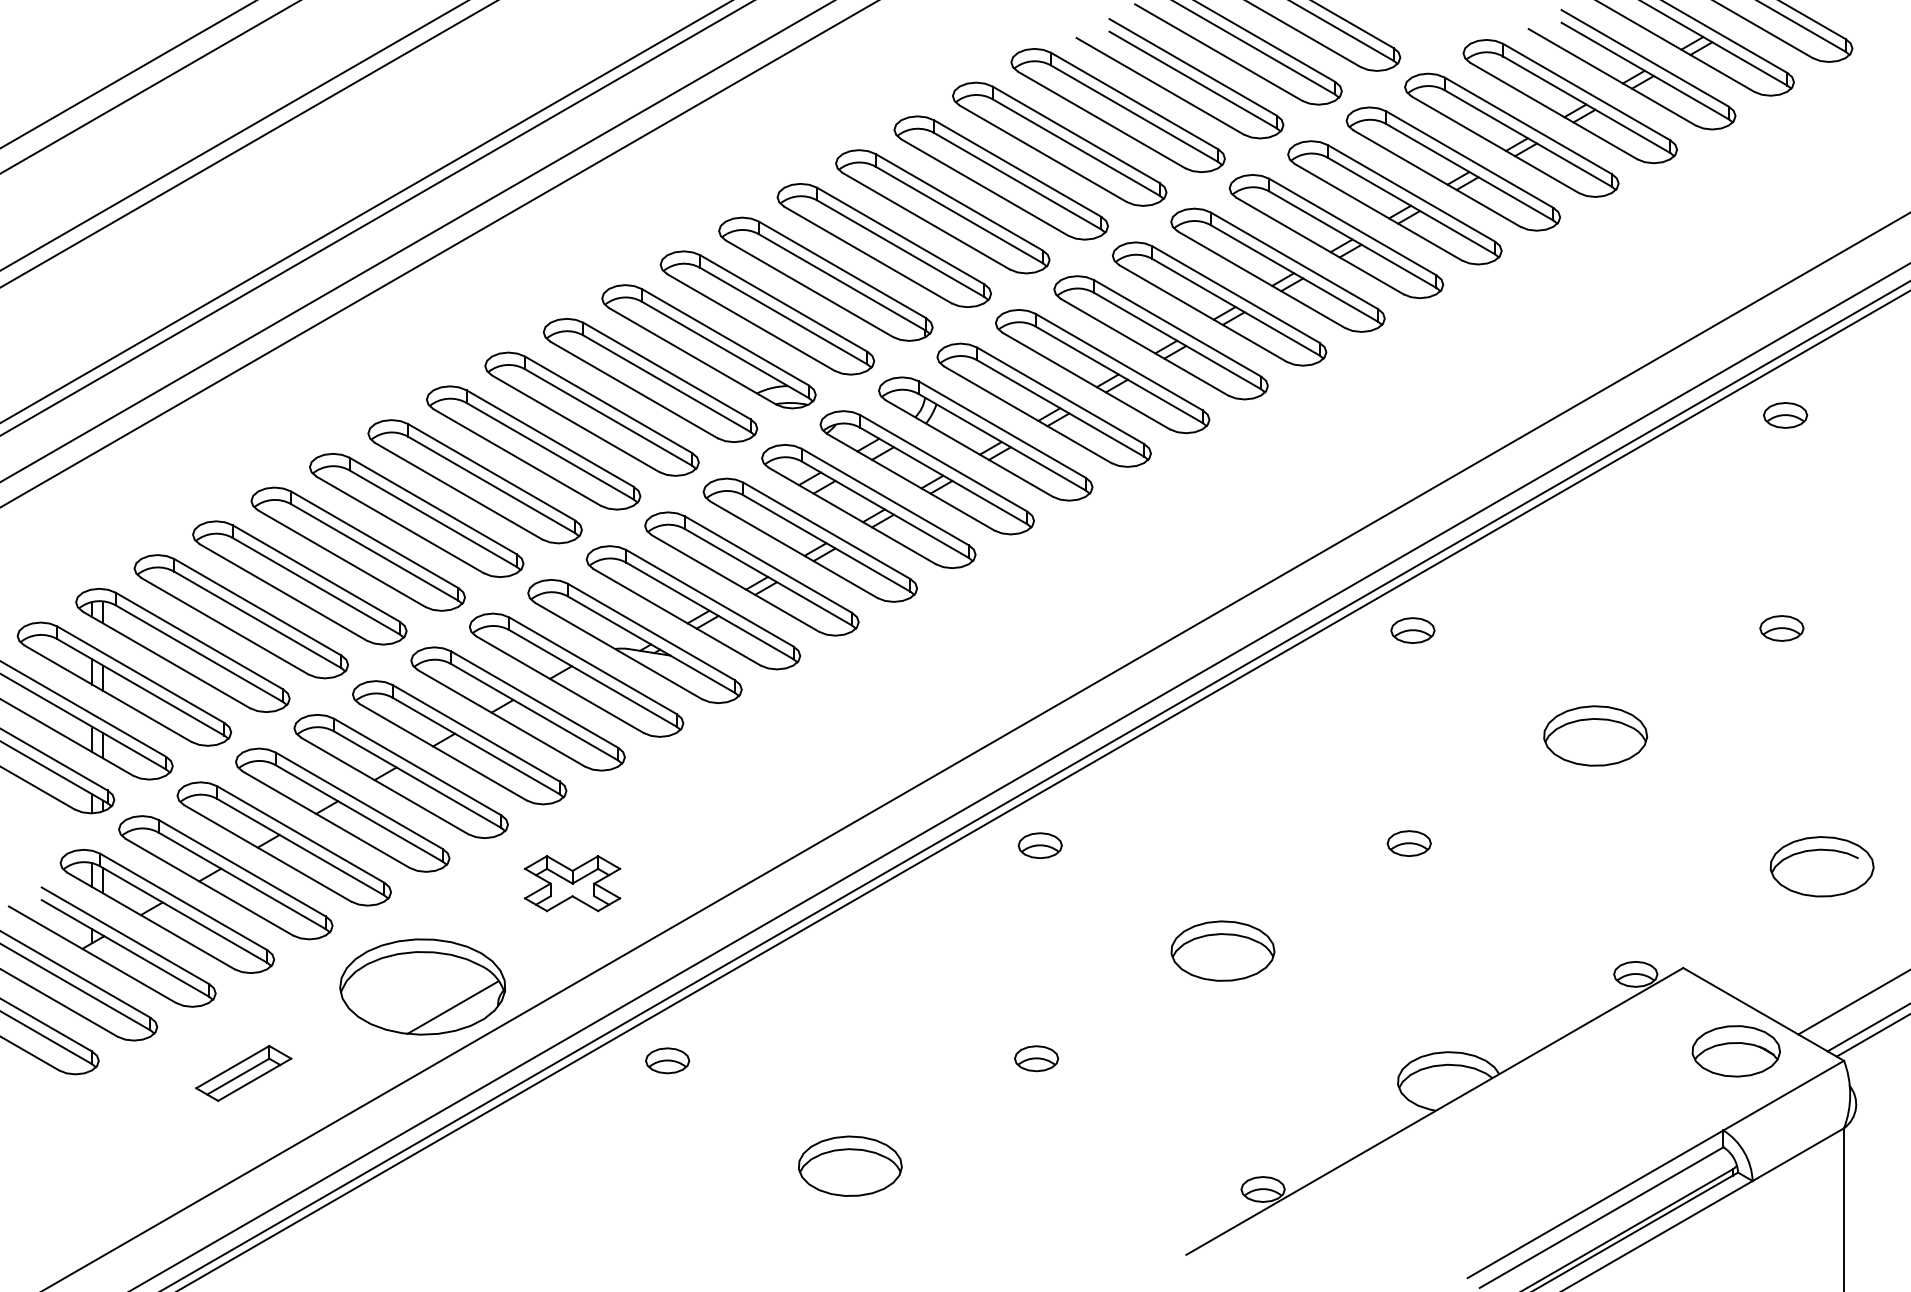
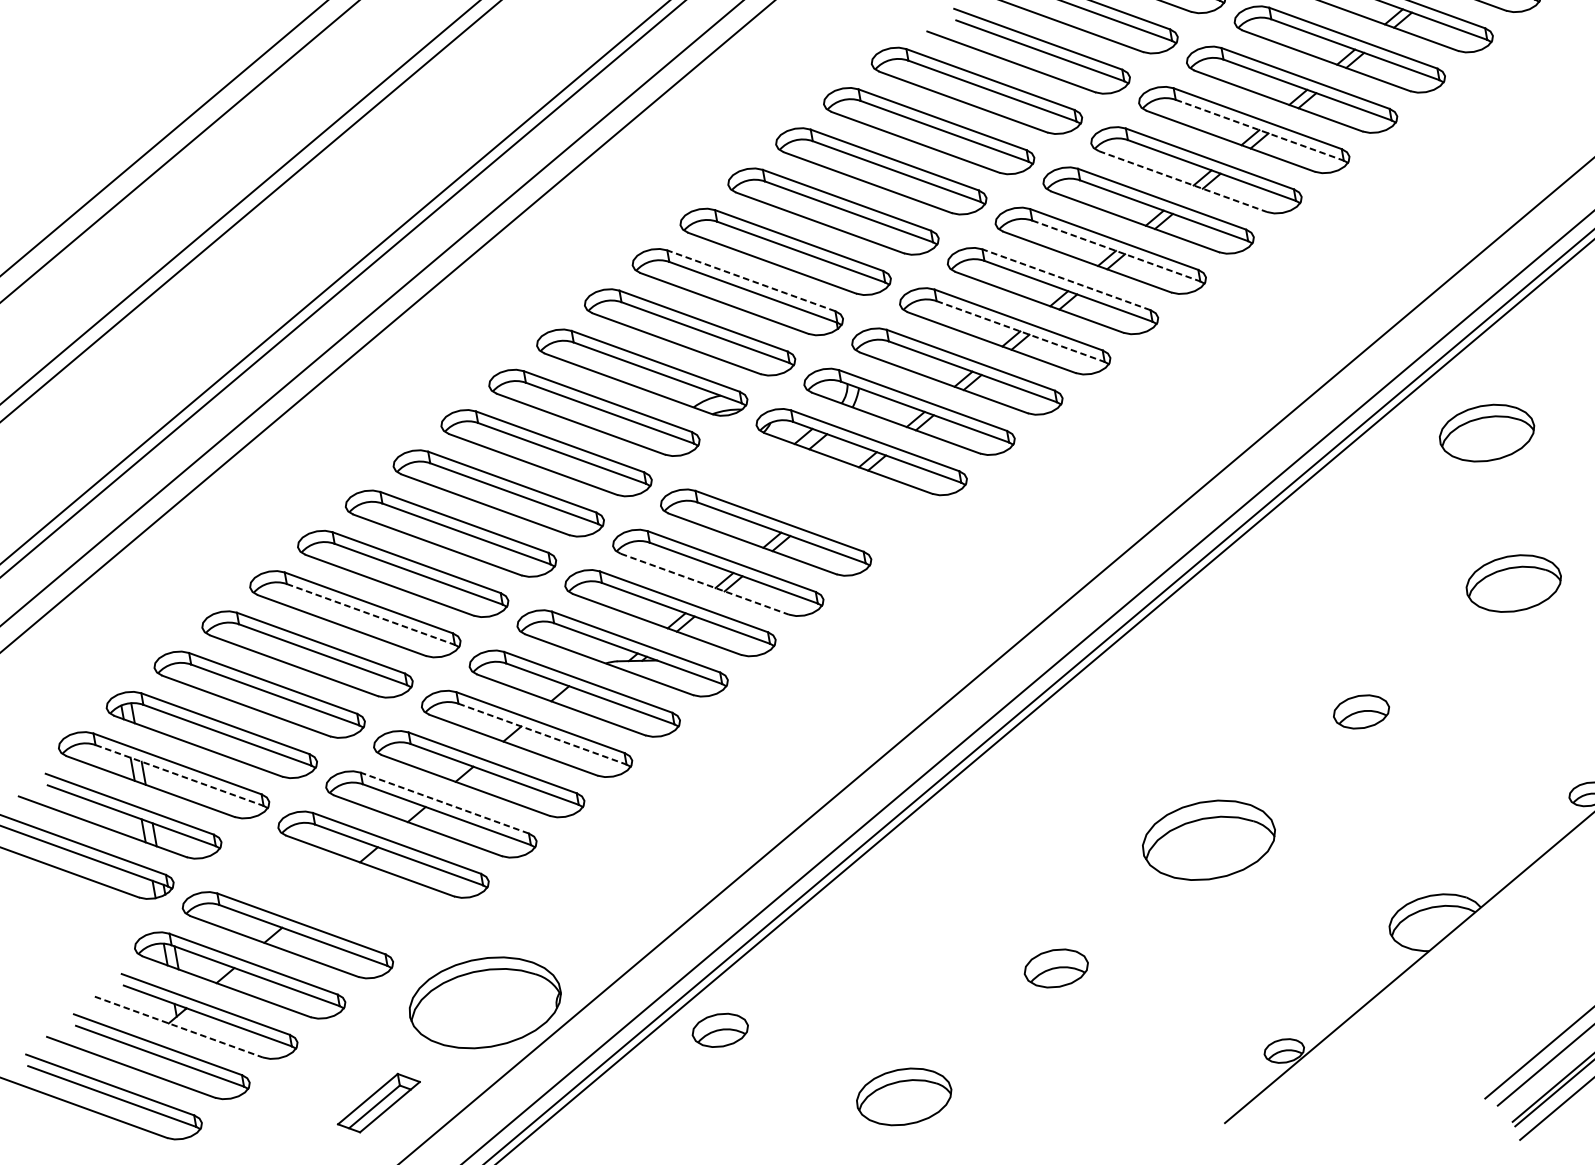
line: (1411, 206) -> (1259, 130), solid -> dashed
line: (1320, 246) -> (1183, 181), solid -> dashed
line: (841, 269) -> (750, 280), solid -> dashed
line: (1236, 307) -> (1116, 251), solid -> dashed
line: (1177, 328) -> (1066, 279), solid -> dashed
line: (1119, 374) -> (1021, 331), solid -> dashed
part: (868, 506) -> (813, 492), removed
line: (375, 552) -> (371, 614), solid -> dashed
part: (1595, 570) -> (1486, 432), added
line: (735, 583) -> (704, 584), solid -> dashed
part: (1412, 630) -> (1329, 517), removed
line: (141, 687) -> (180, 775), solid -> dashed
line: (534, 712) -> (542, 734), solid -> dashed
line: (417, 766) -> (444, 802), solid -> dashed
part: (283, 843) -> (334, 894), removed
part: (1408, 843) -> (1360, 711), size x1.4
part: (1039, 845) -> (1024, 773), removed
part: (572, 883) -> (604, 884), removed
part: (1222, 950) -> (1208, 839), size x1.4
line: (92, 954) -> (178, 1026), solid -> dashed
line: (452, 1007) -> (515, 1016), removed
part: (1036, 1058) -> (1056, 968), size x1.6
part: (667, 1060) -> (720, 1030), size x1.4
part: (243, 1072) -> (378, 1102), moved

